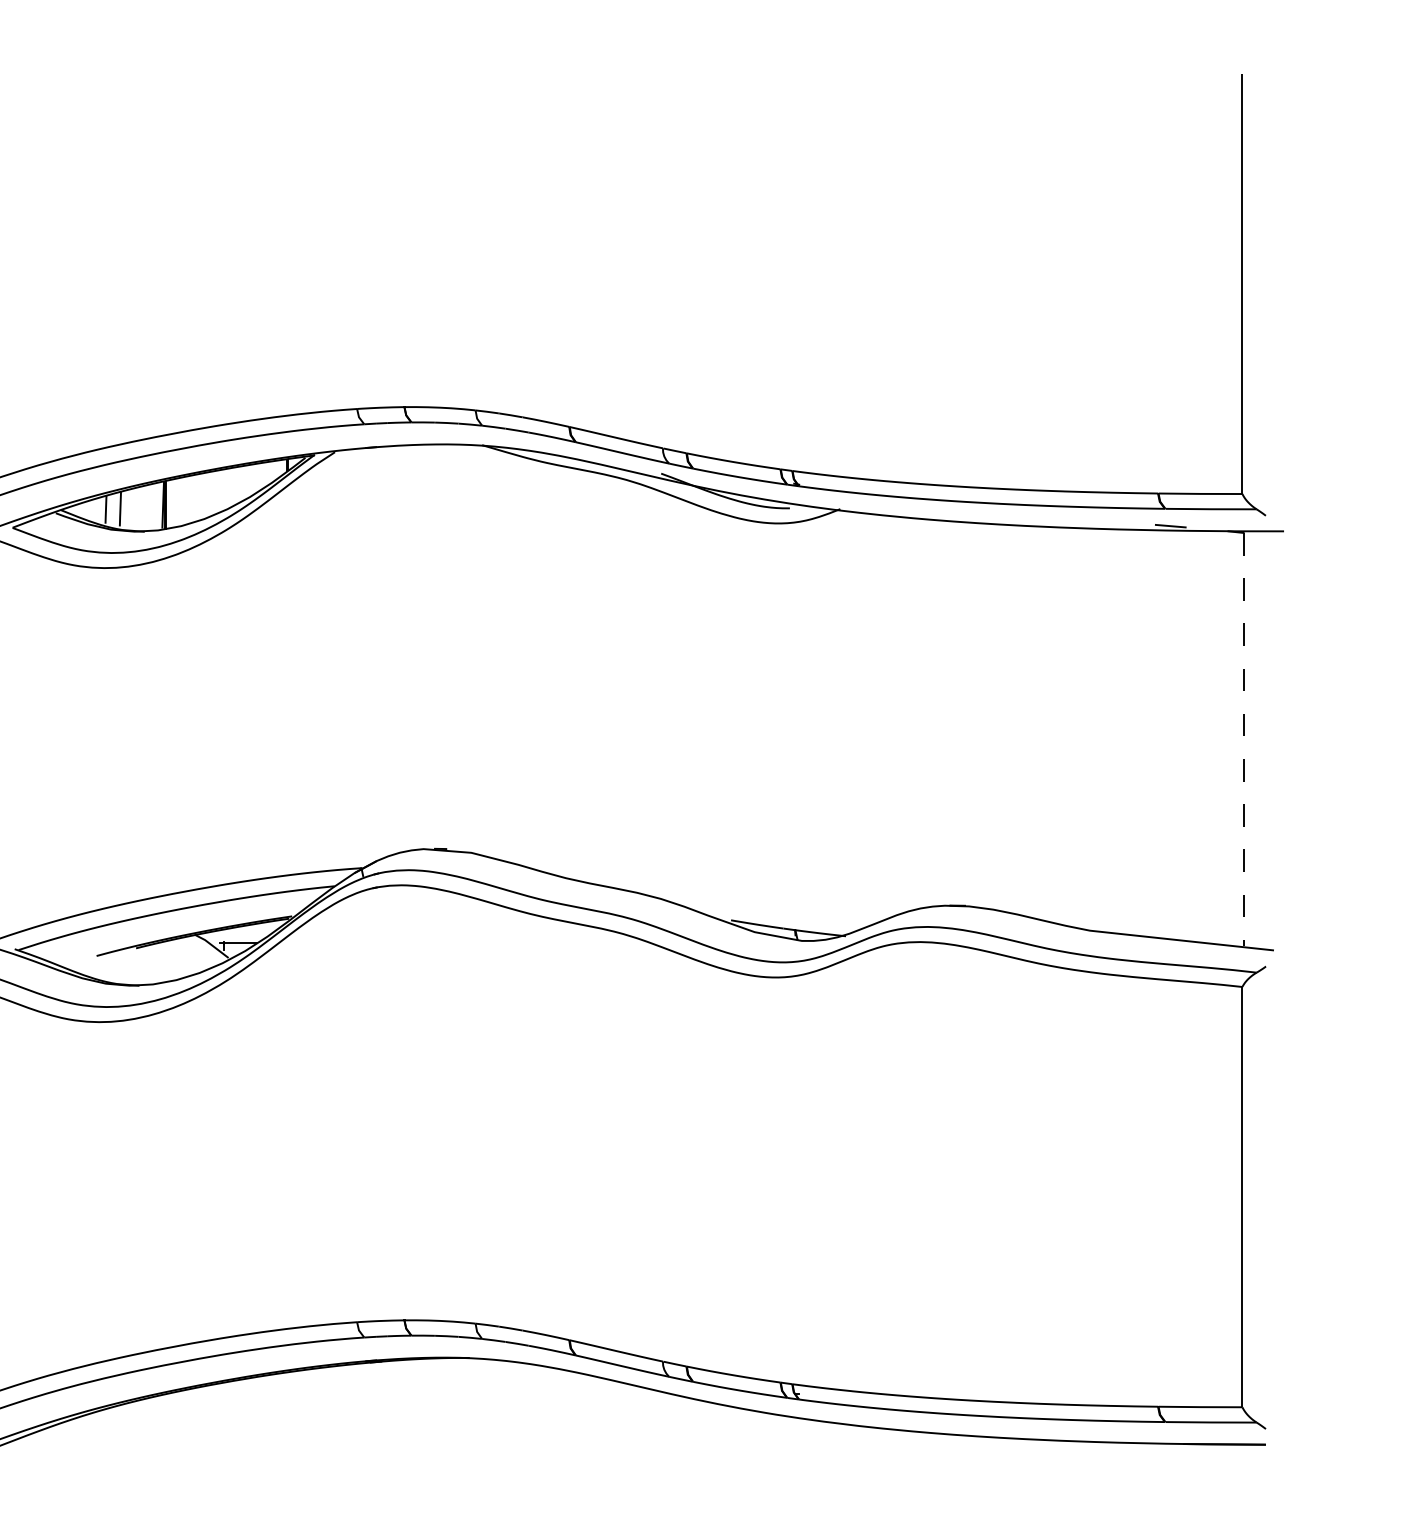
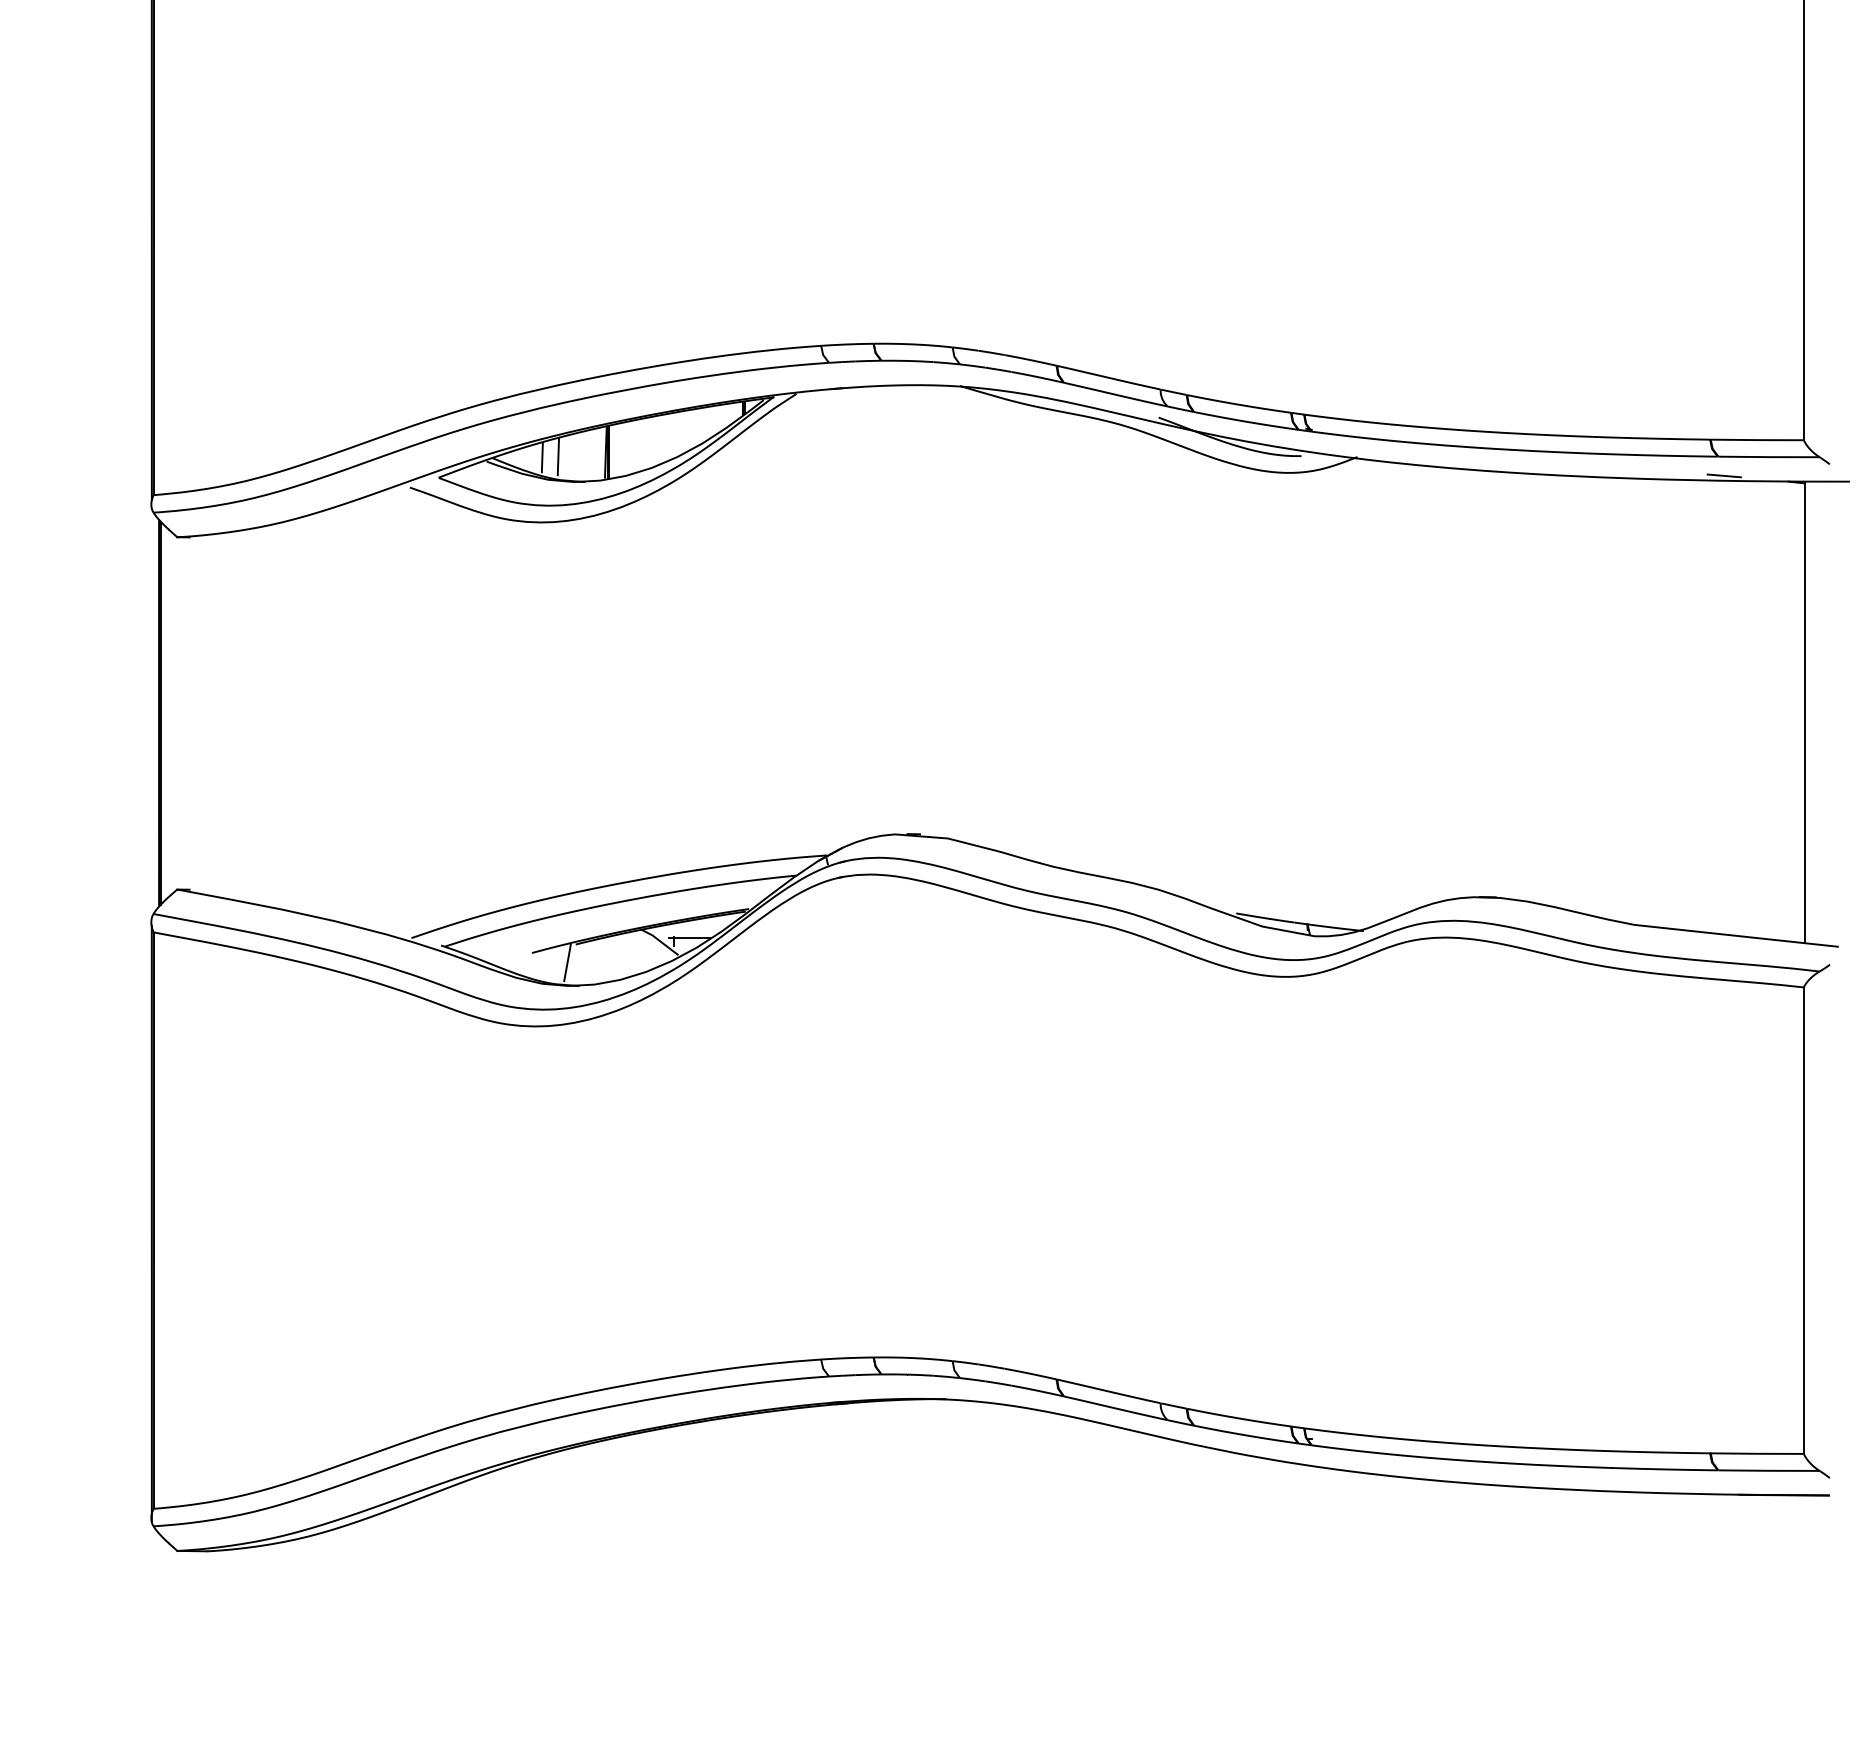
line: (1243, 740) -> (1805, 713), dashed -> solid
line: (128, 964) -> (567, 962), added

